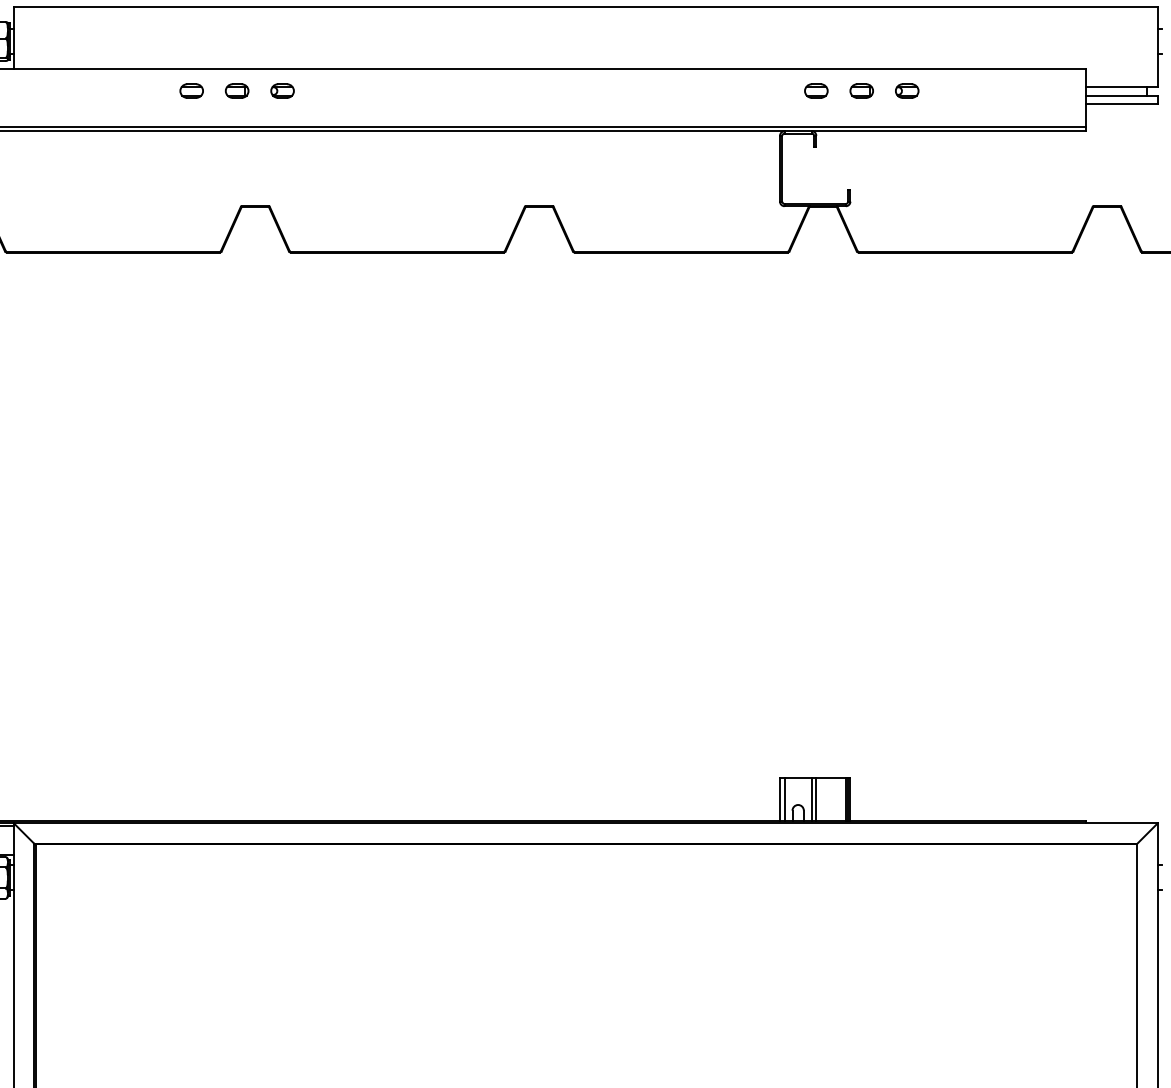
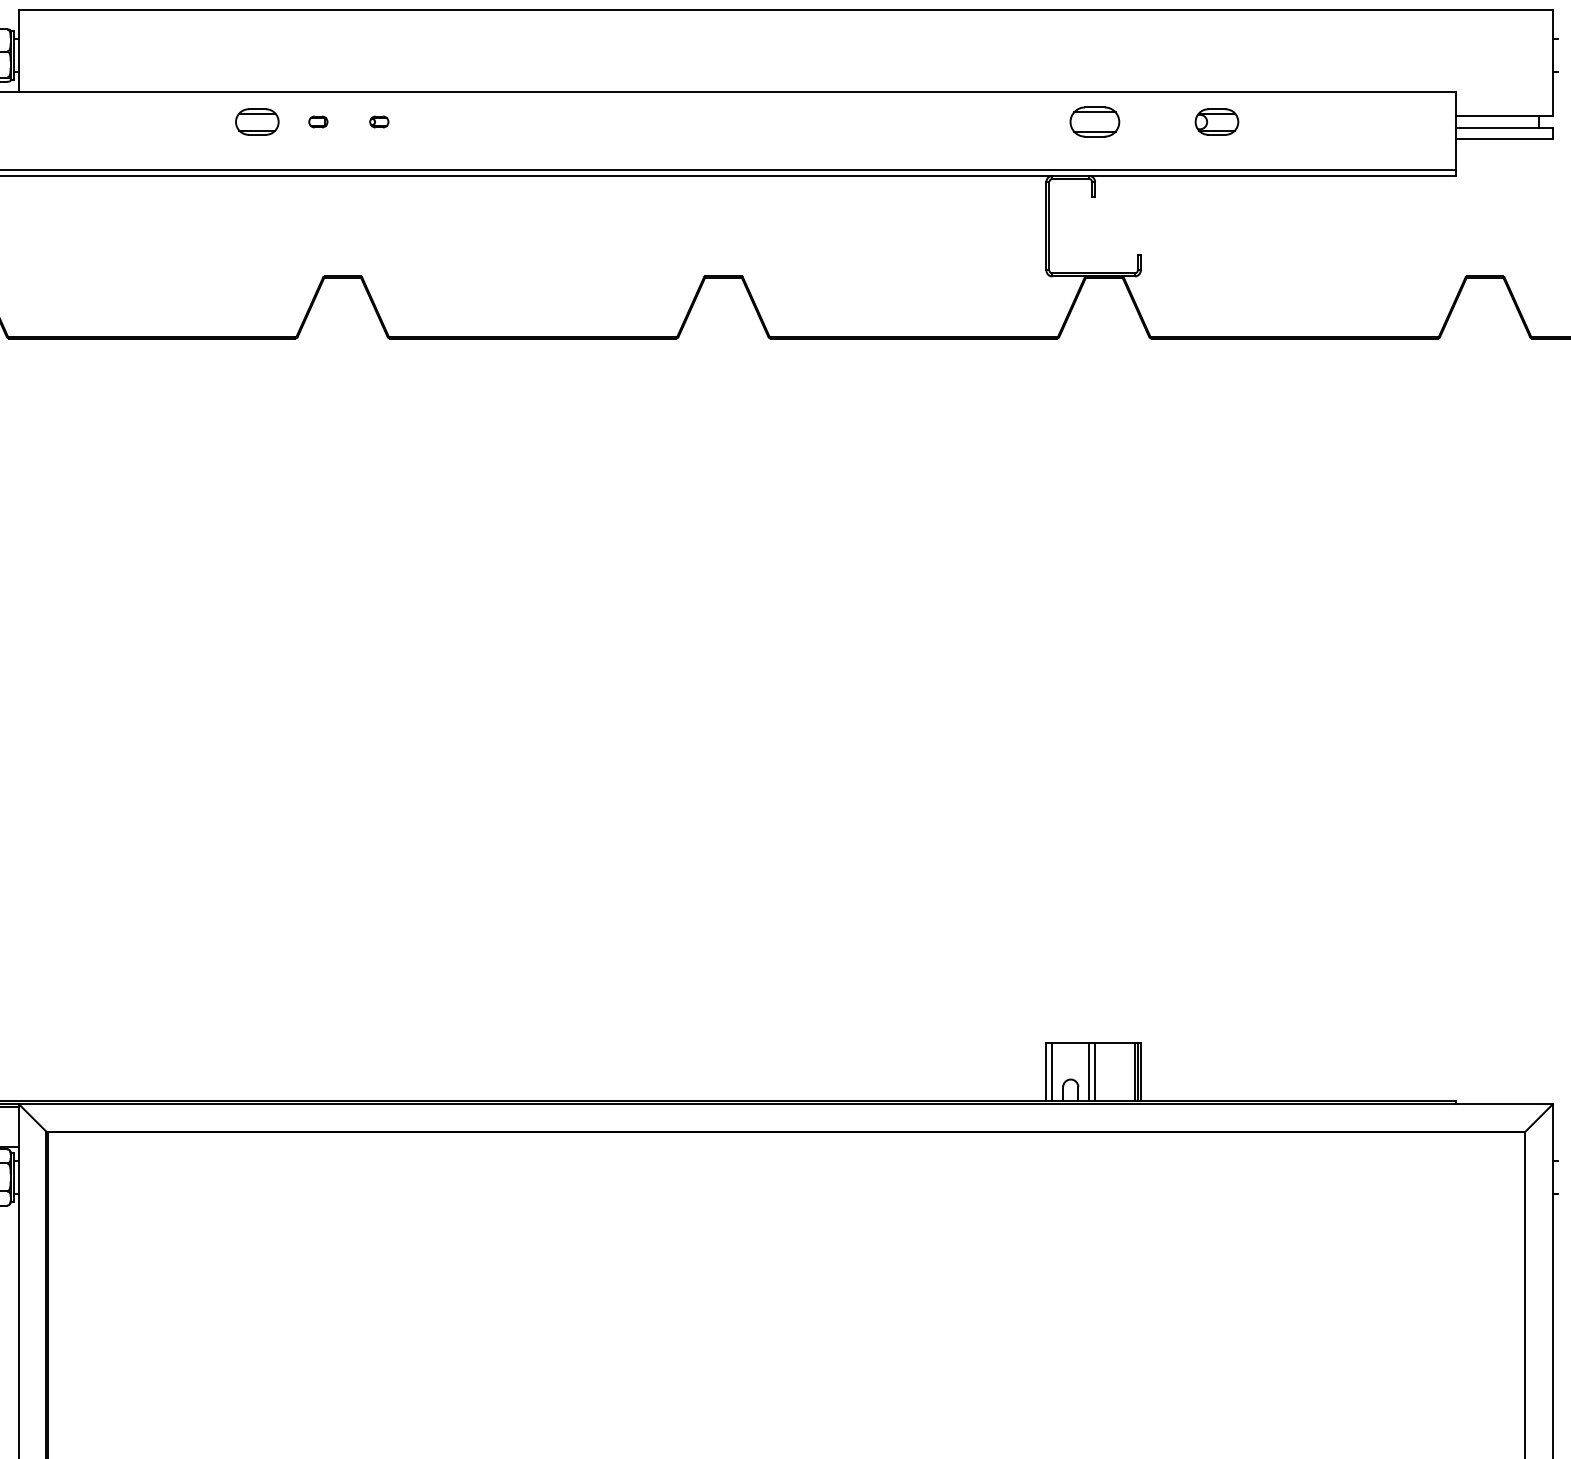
part: (191, 90) -> (257, 121), size x1.4
part: (237, 90) -> (318, 121), size x0.6
part: (282, 90) -> (379, 121), size x0.6
part: (816, 90) -> (1095, 121), size x1.6
part: (862, 90) -> (1156, 121), removed
part: (906, 90) -> (1216, 121), size x1.4

